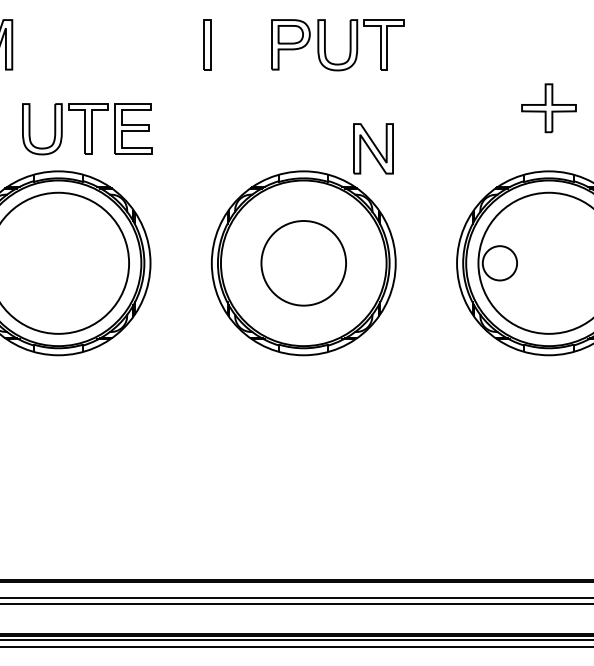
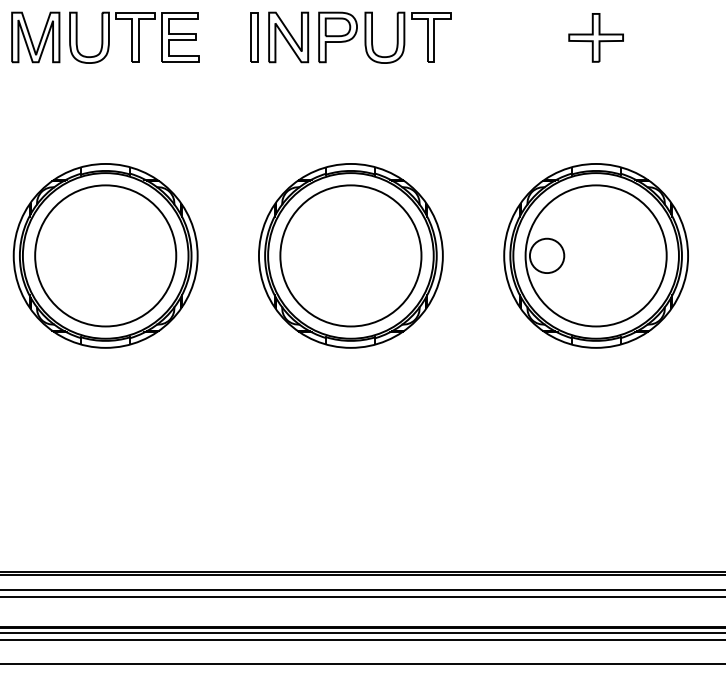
part: (548, 107) -> (595, 37), moved
part: (87, 128) -> (134, 37), moved
part: (373, 148) -> (288, 37), moved
circle: (303, 262) -> (350, 255), size x1.67

